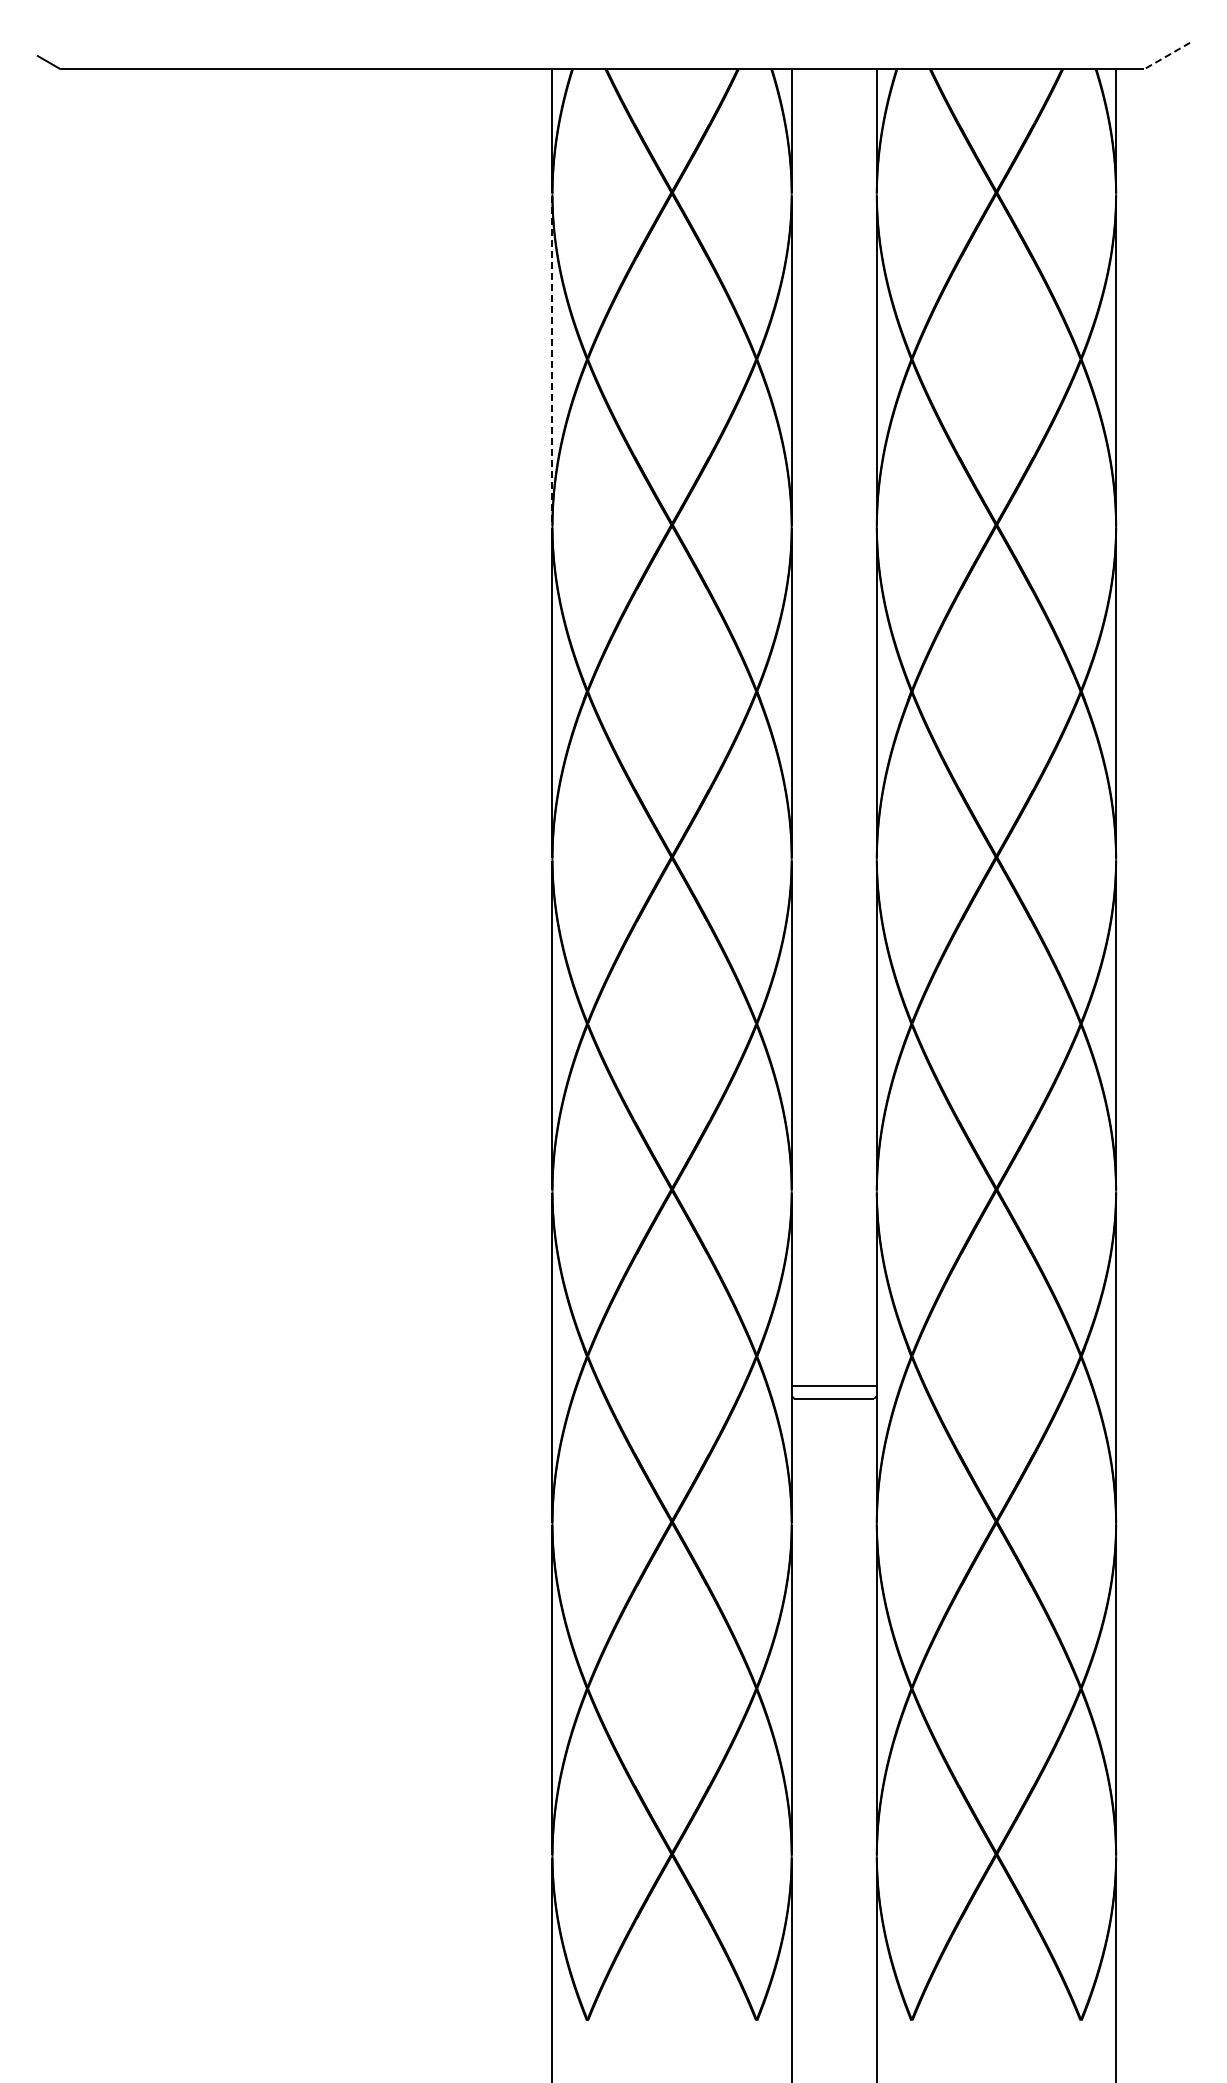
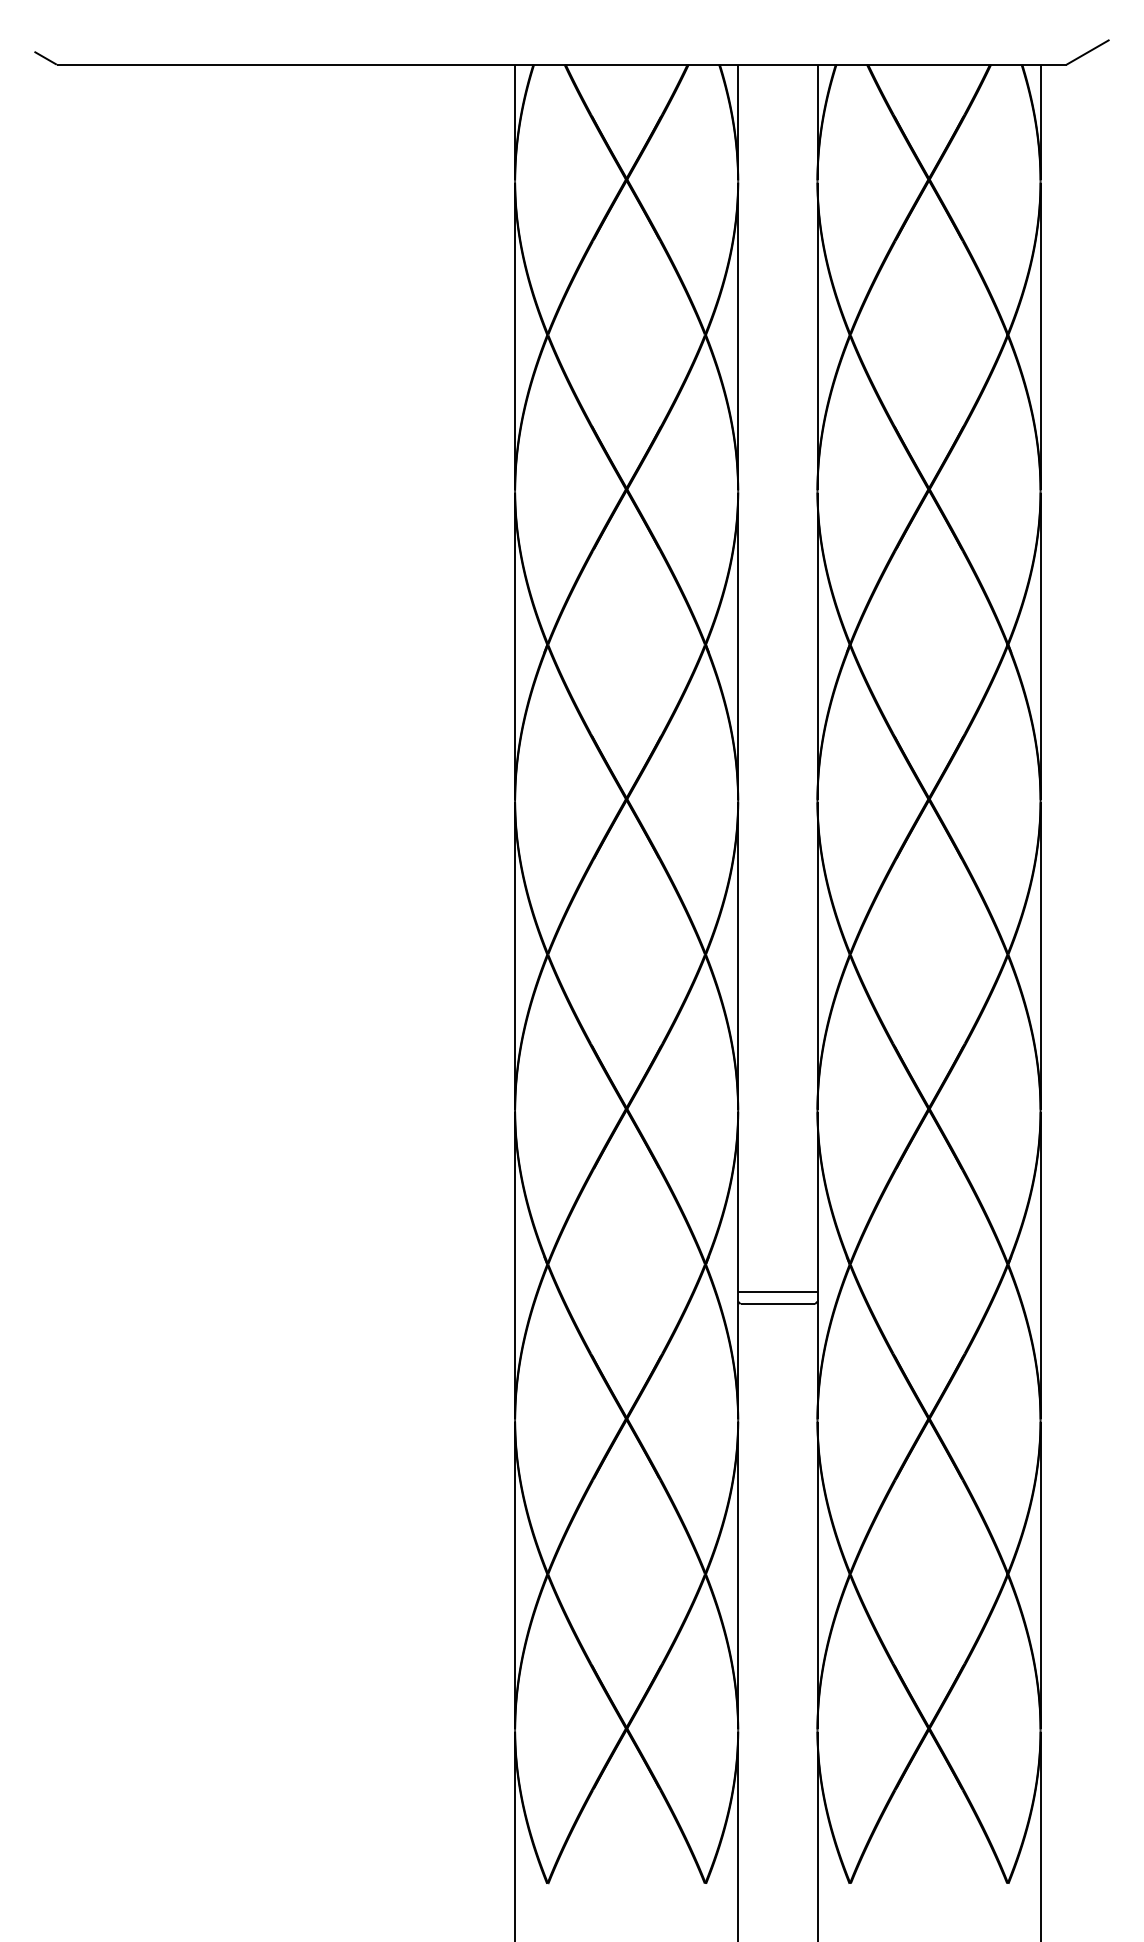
line: (1167, 56) -> (1088, 52), dashed -> solid
line: (552, 360) -> (515, 336), dashed -> solid

